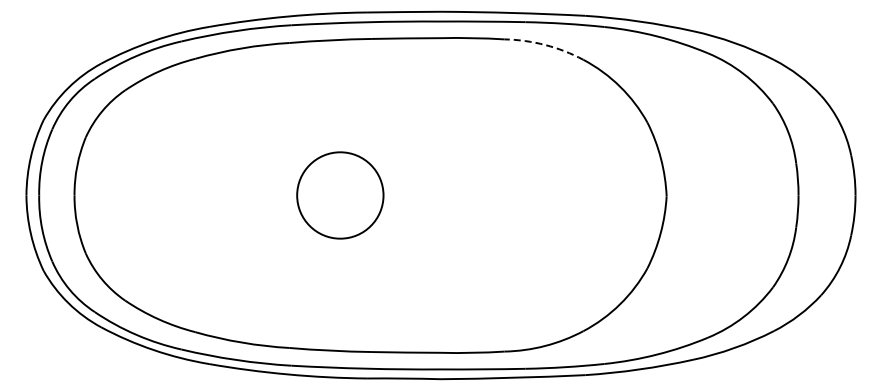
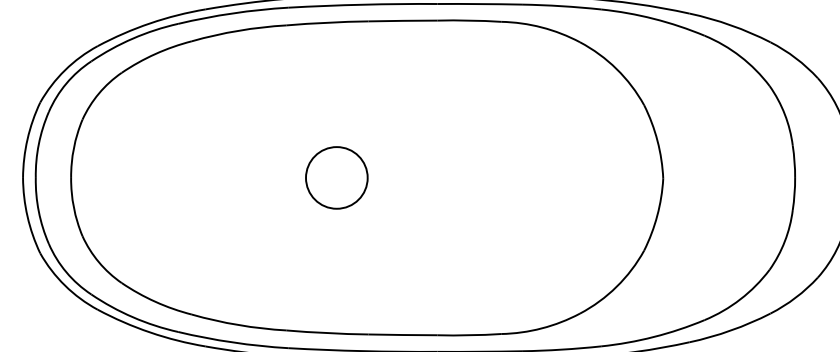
arc: (545, 45) -> (542, 27), dashed -> solid
circle: (339, 195) -> (336, 177), size x0.71

